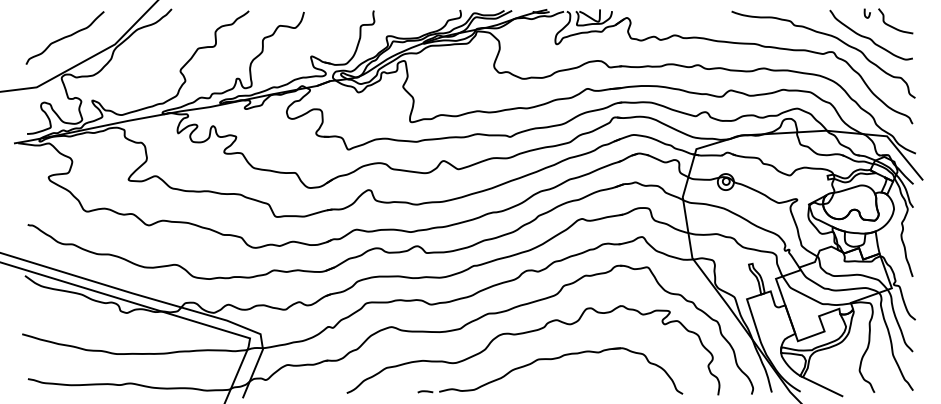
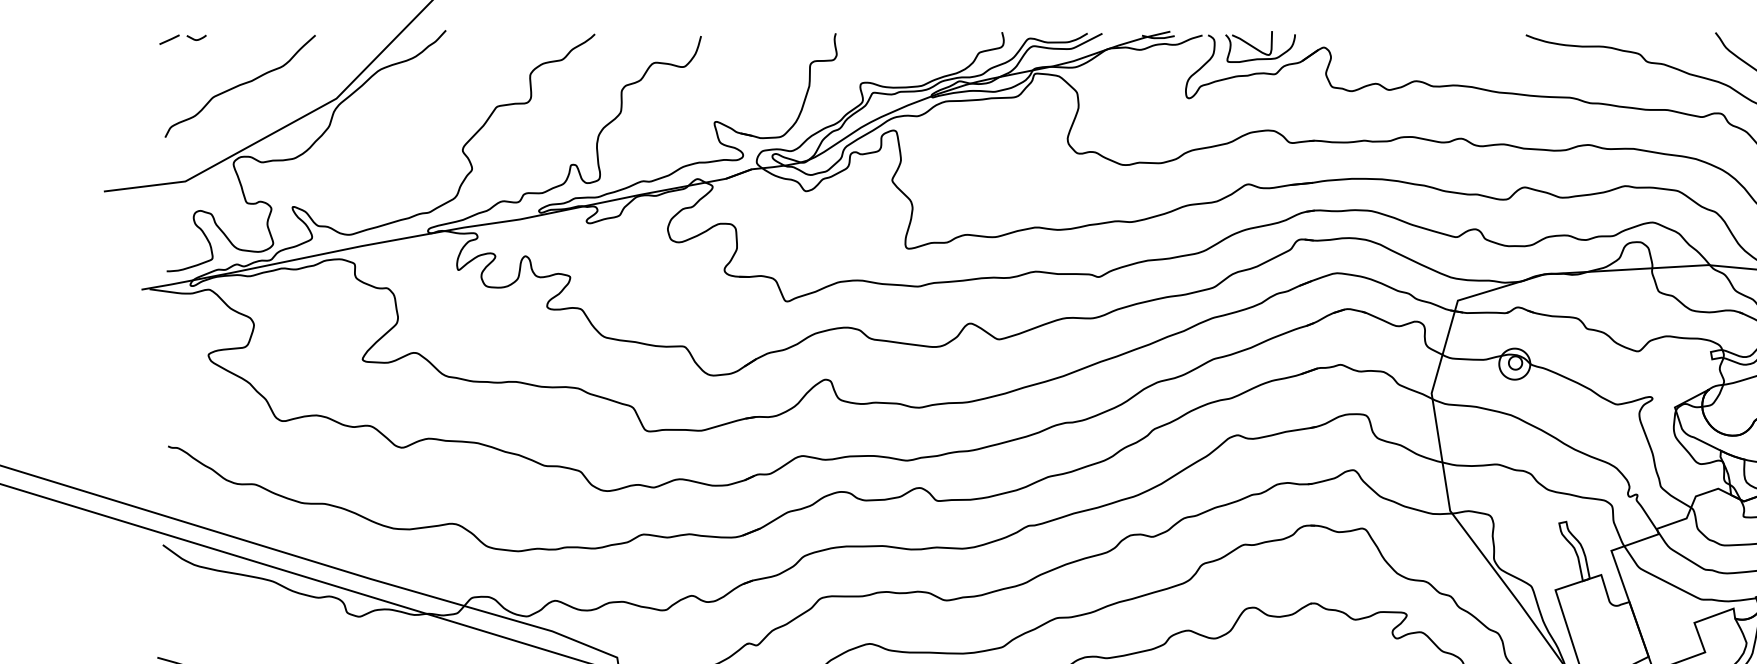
part: (35, 13) -> (183, 38), added

